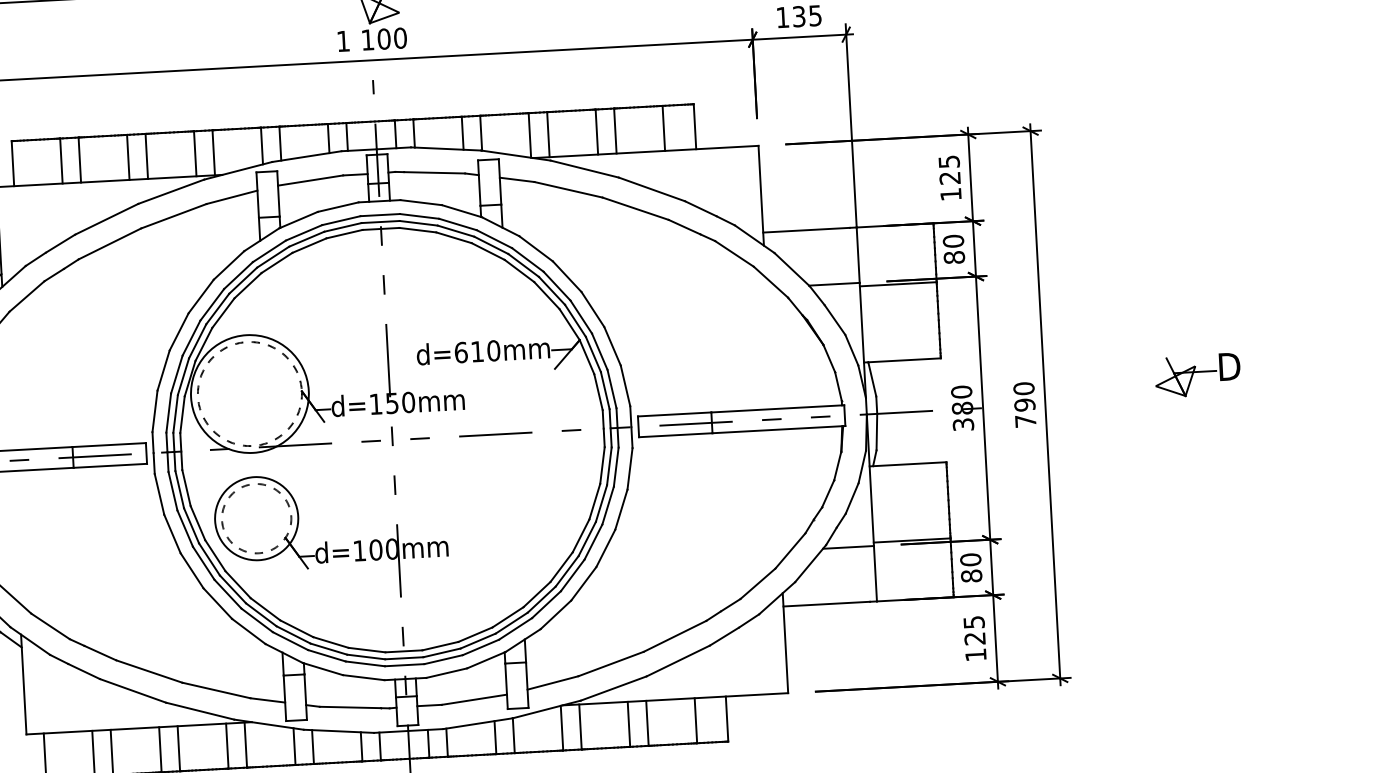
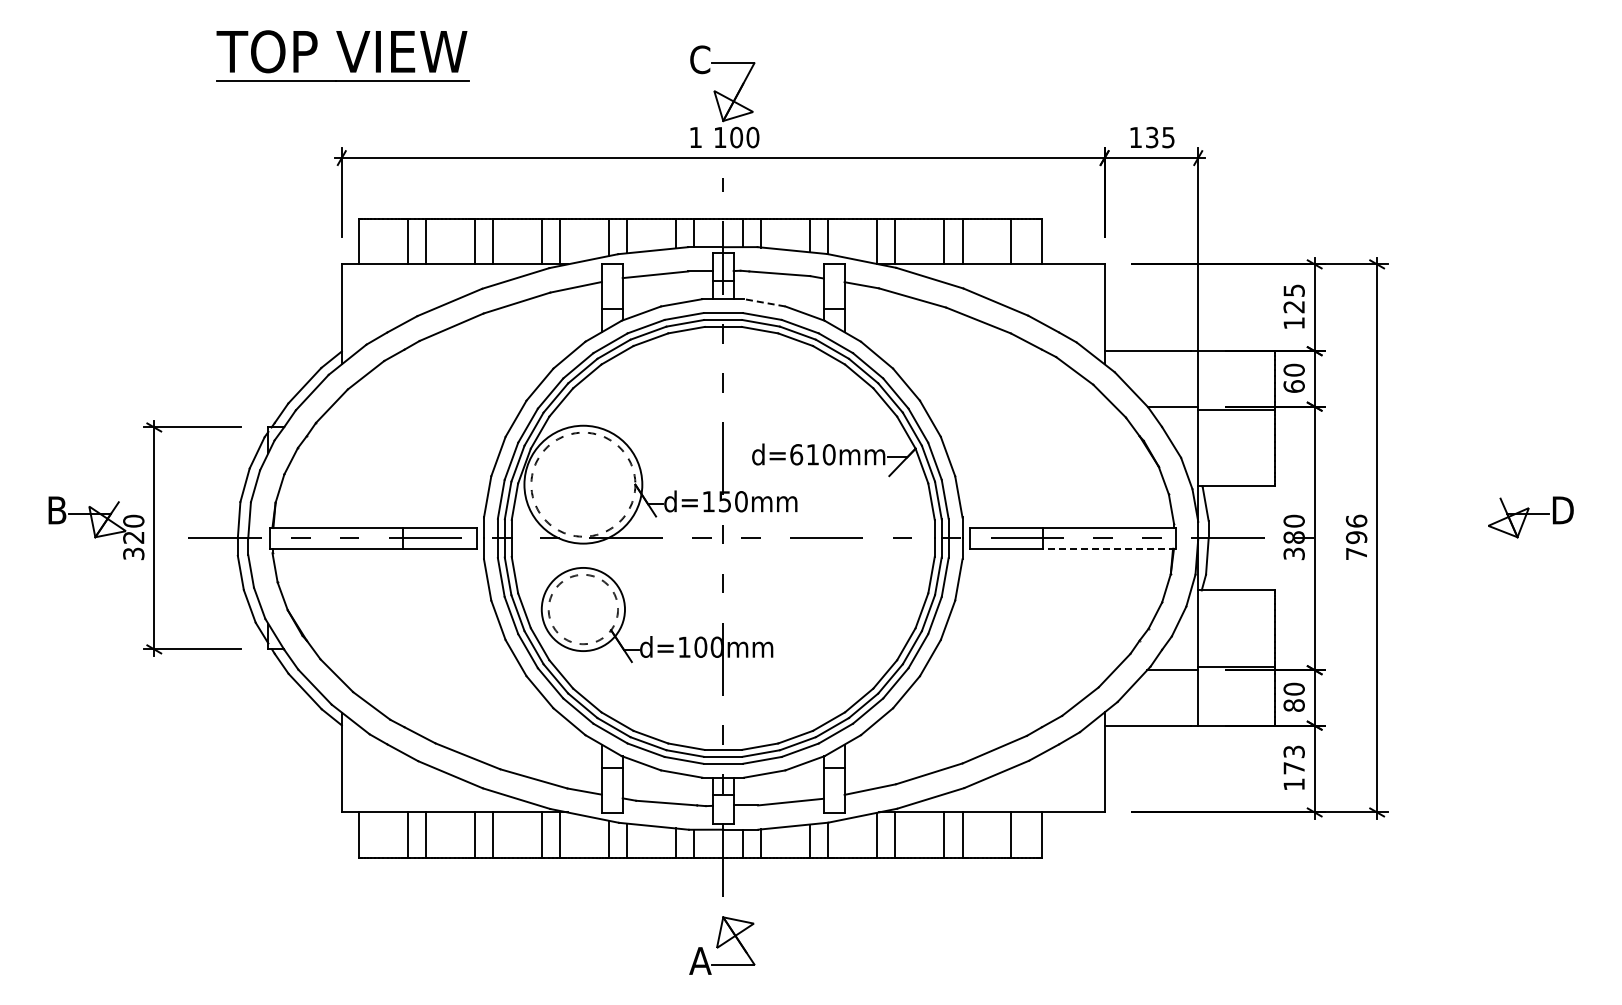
line: (420, 202) -> (764, 302), solid -> dashed
text: (953, 257) -> (1293, 386), 80 -> 60
text: (1023, 387) -> (1356, 520), 790 -> 796
line: (778, 429) -> (1109, 548), solid -> dashed
text: (973, 630) -> (1293, 759), 125 -> 173

